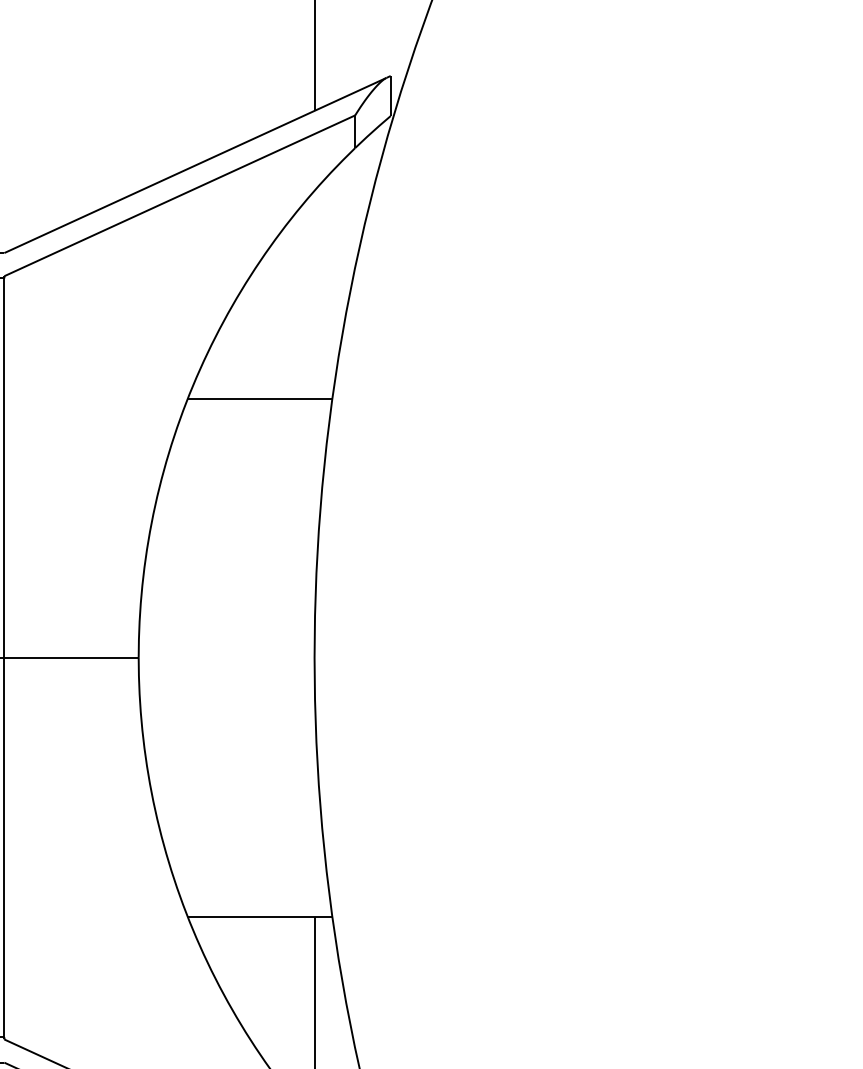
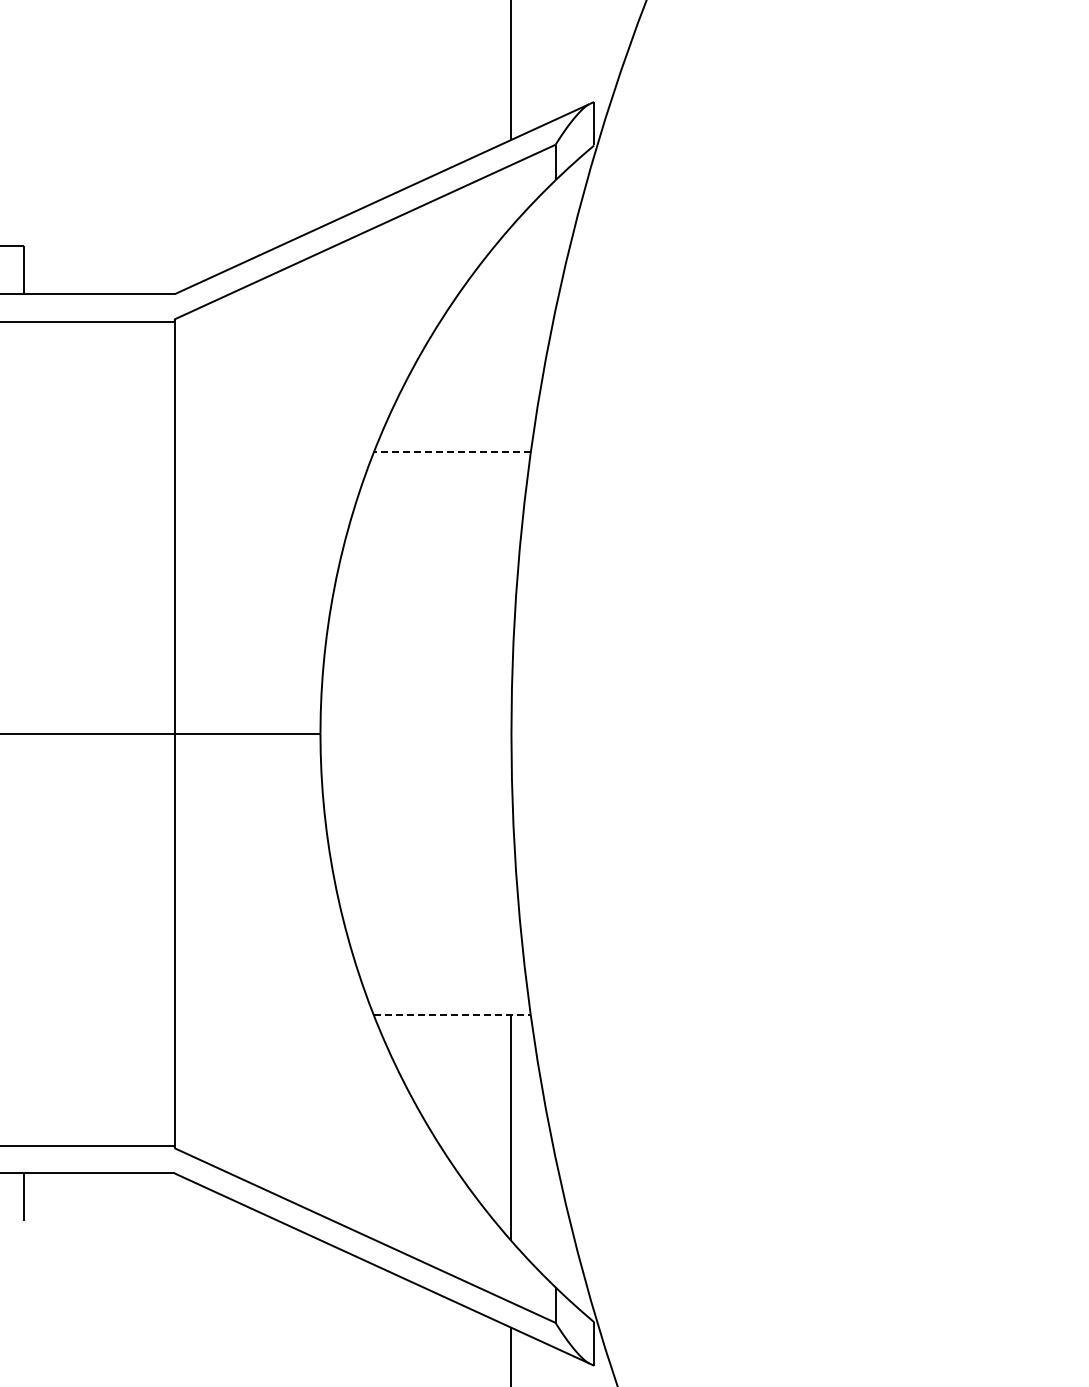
line: (259, 398) -> (451, 452), solid -> dashed
line: (260, 917) -> (452, 1015), solid -> dashed

